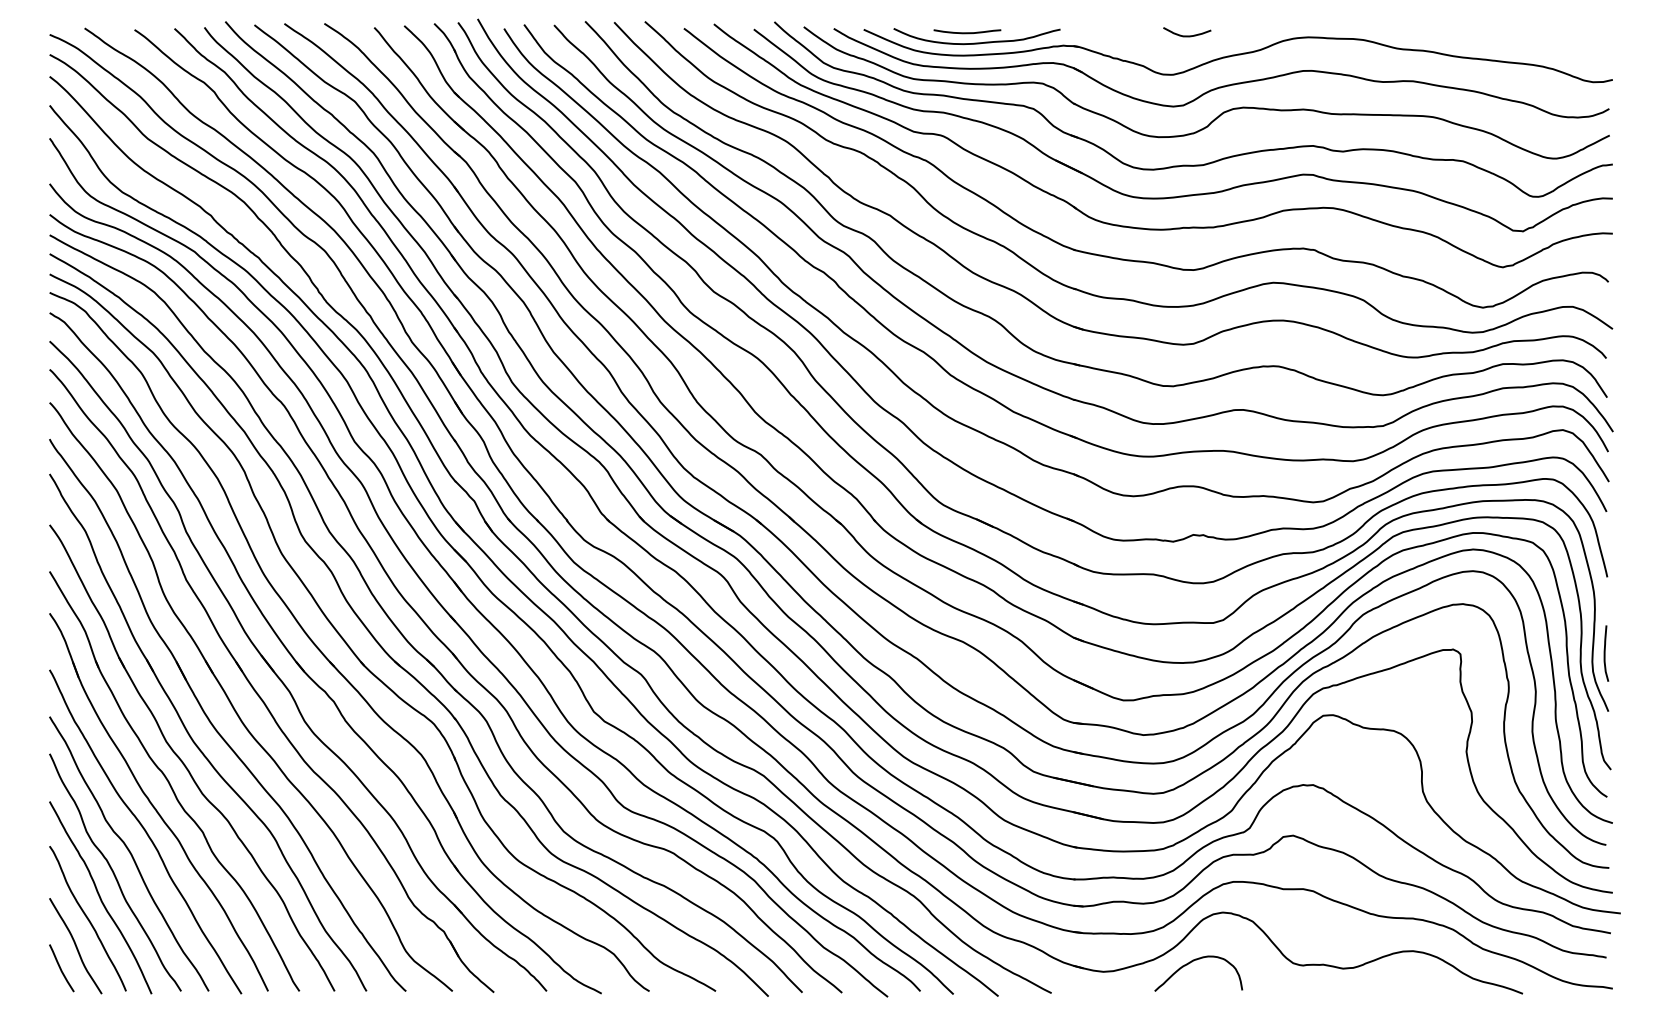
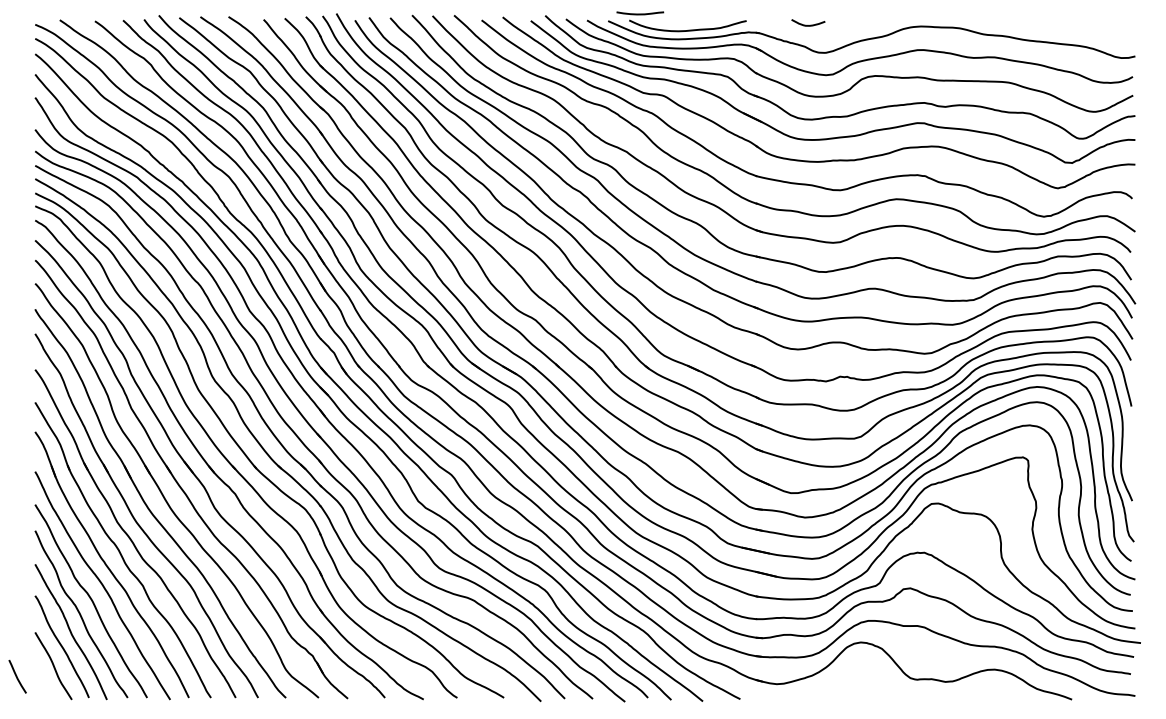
curve: (967, 32) -> (640, 13), moved
curve: (1187, 35) -> (808, 25), moved
curve: (1605, 653) -> (1130, 460), removed
curve: (1192, 962) -> (839, 677), removed
curve: (61, 968) -> (17, 676), moved

